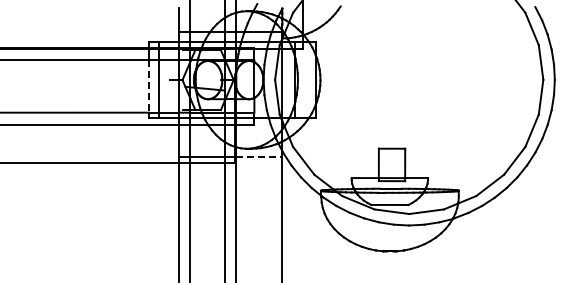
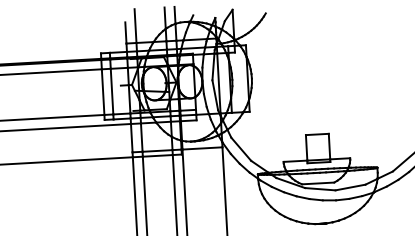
line: (148, 86) -> (102, 92), dashed -> solid
line: (259, 157) -> (202, 148), dashed -> solid

